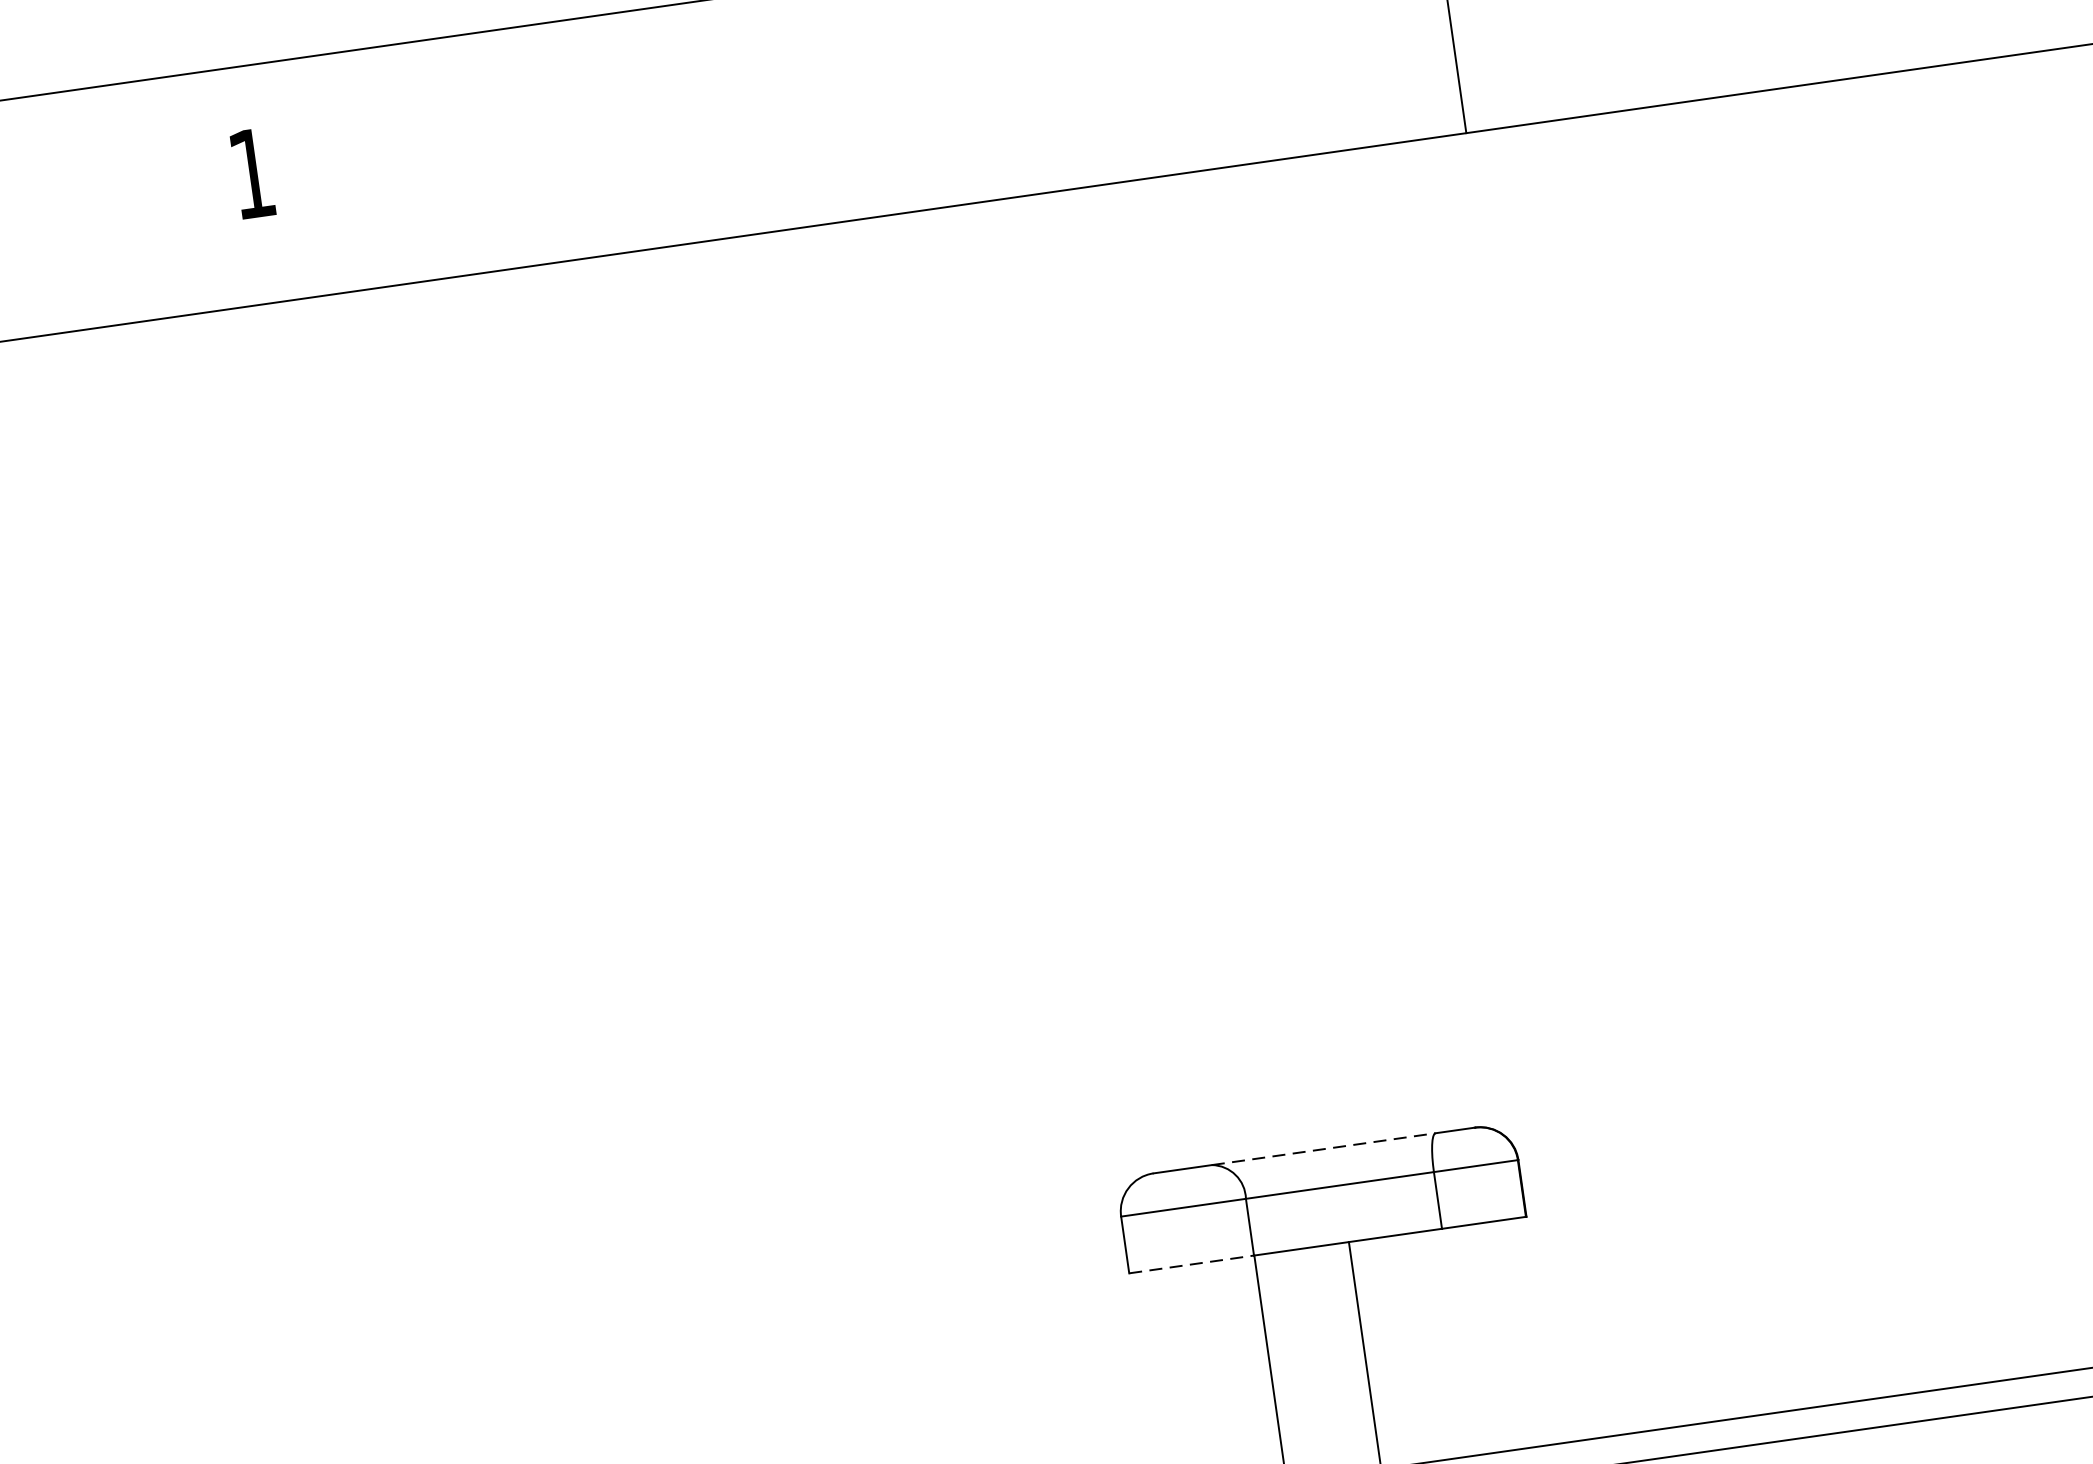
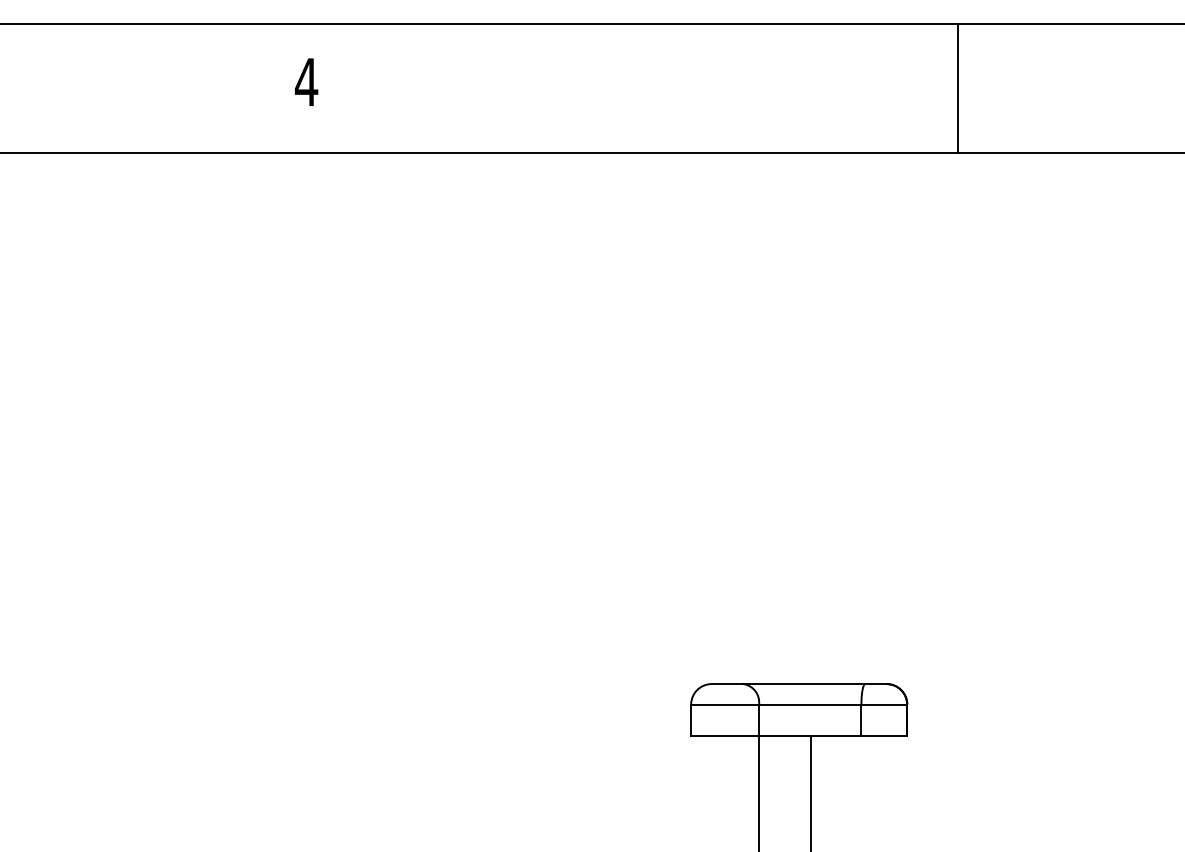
text: (251, 172) -> (306, 81), 1 -> 4
line: (1324, 1149) -> (804, 684), dashed -> solid
line: (1192, 1264) -> (725, 735), dashed -> solid

